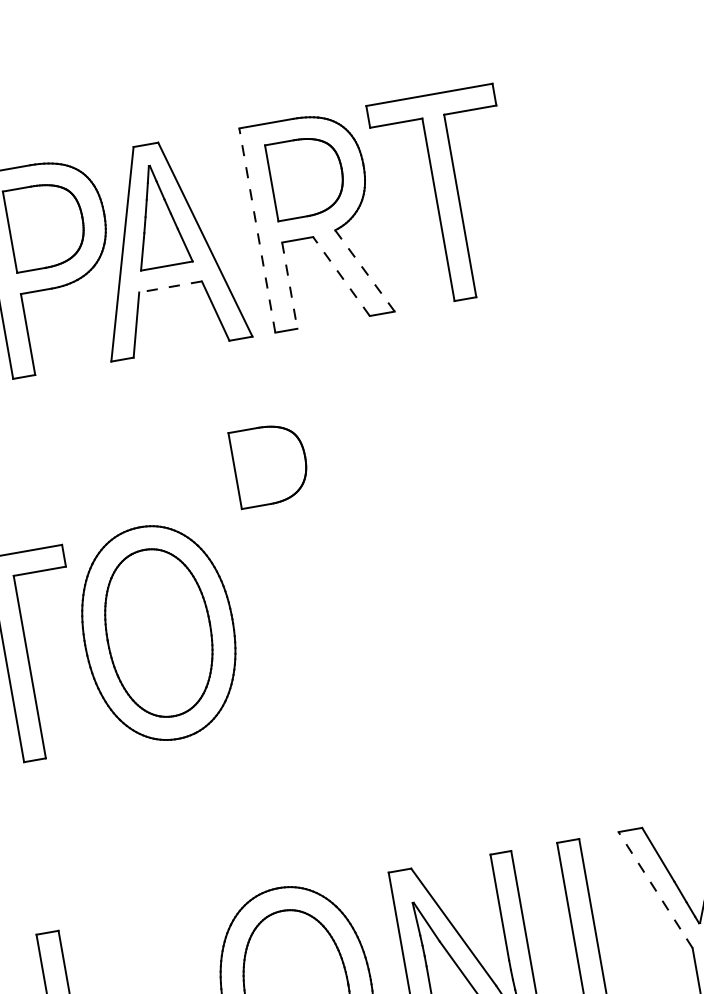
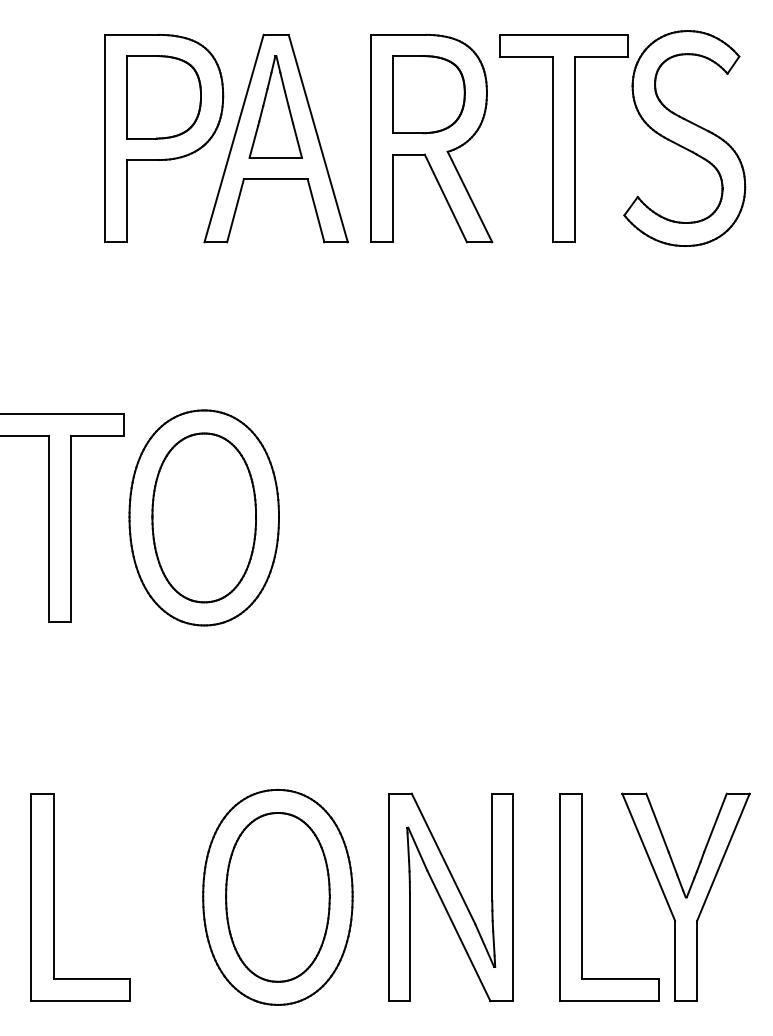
part: (566, 176) -> (684, 138), added
line: (257, 230) -> (371, 138), dashed -> solid
line: (365, 271) -> (470, 197), dashed -> solid
line: (341, 276) -> (445, 198), dashed -> solid
line: (289, 285) -> (393, 198), dashed -> solid
line: (170, 287) -> (275, 179), dashed -> solid
part: (269, 464) -> (342, 371), removed
line: (655, 890) -> (648, 857), dashed -> solid

